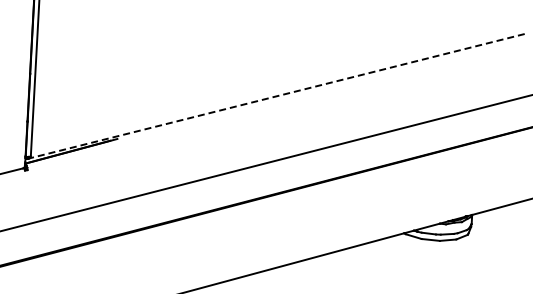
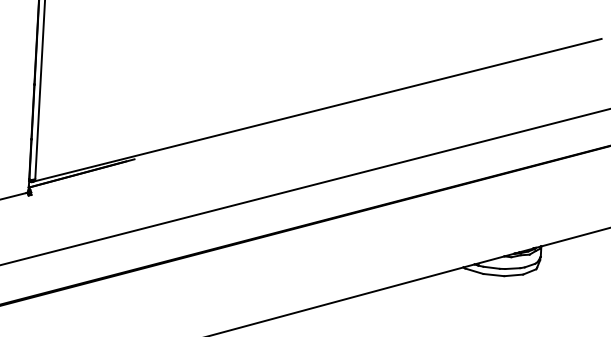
line: (275, 96) -> (315, 110), dashed -> solid

